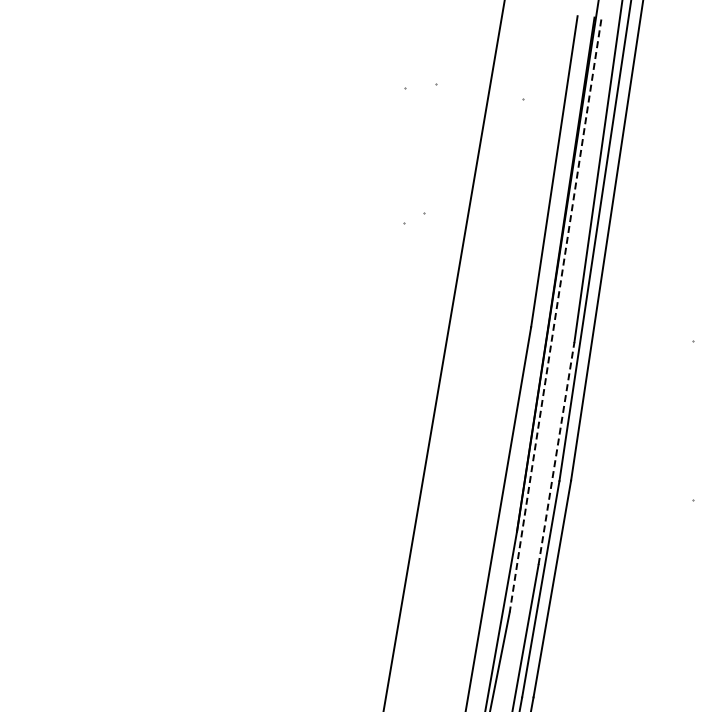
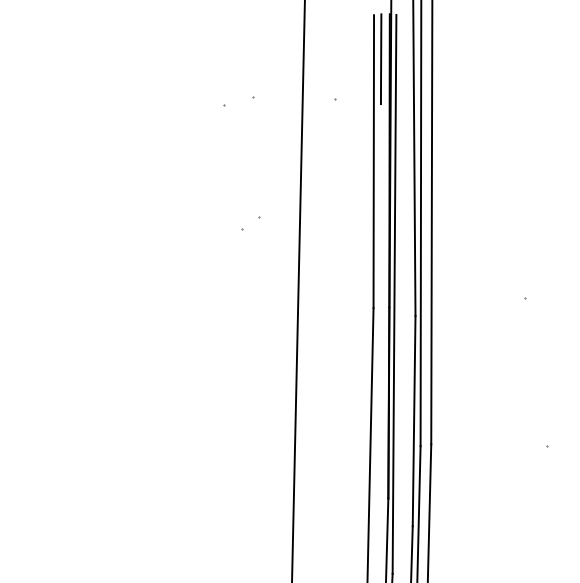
line: (578, 63) -> (381, 58), added
line: (555, 315) -> (394, 294), dashed -> solid
line: (556, 453) -> (414, 421), dashed -> solid

